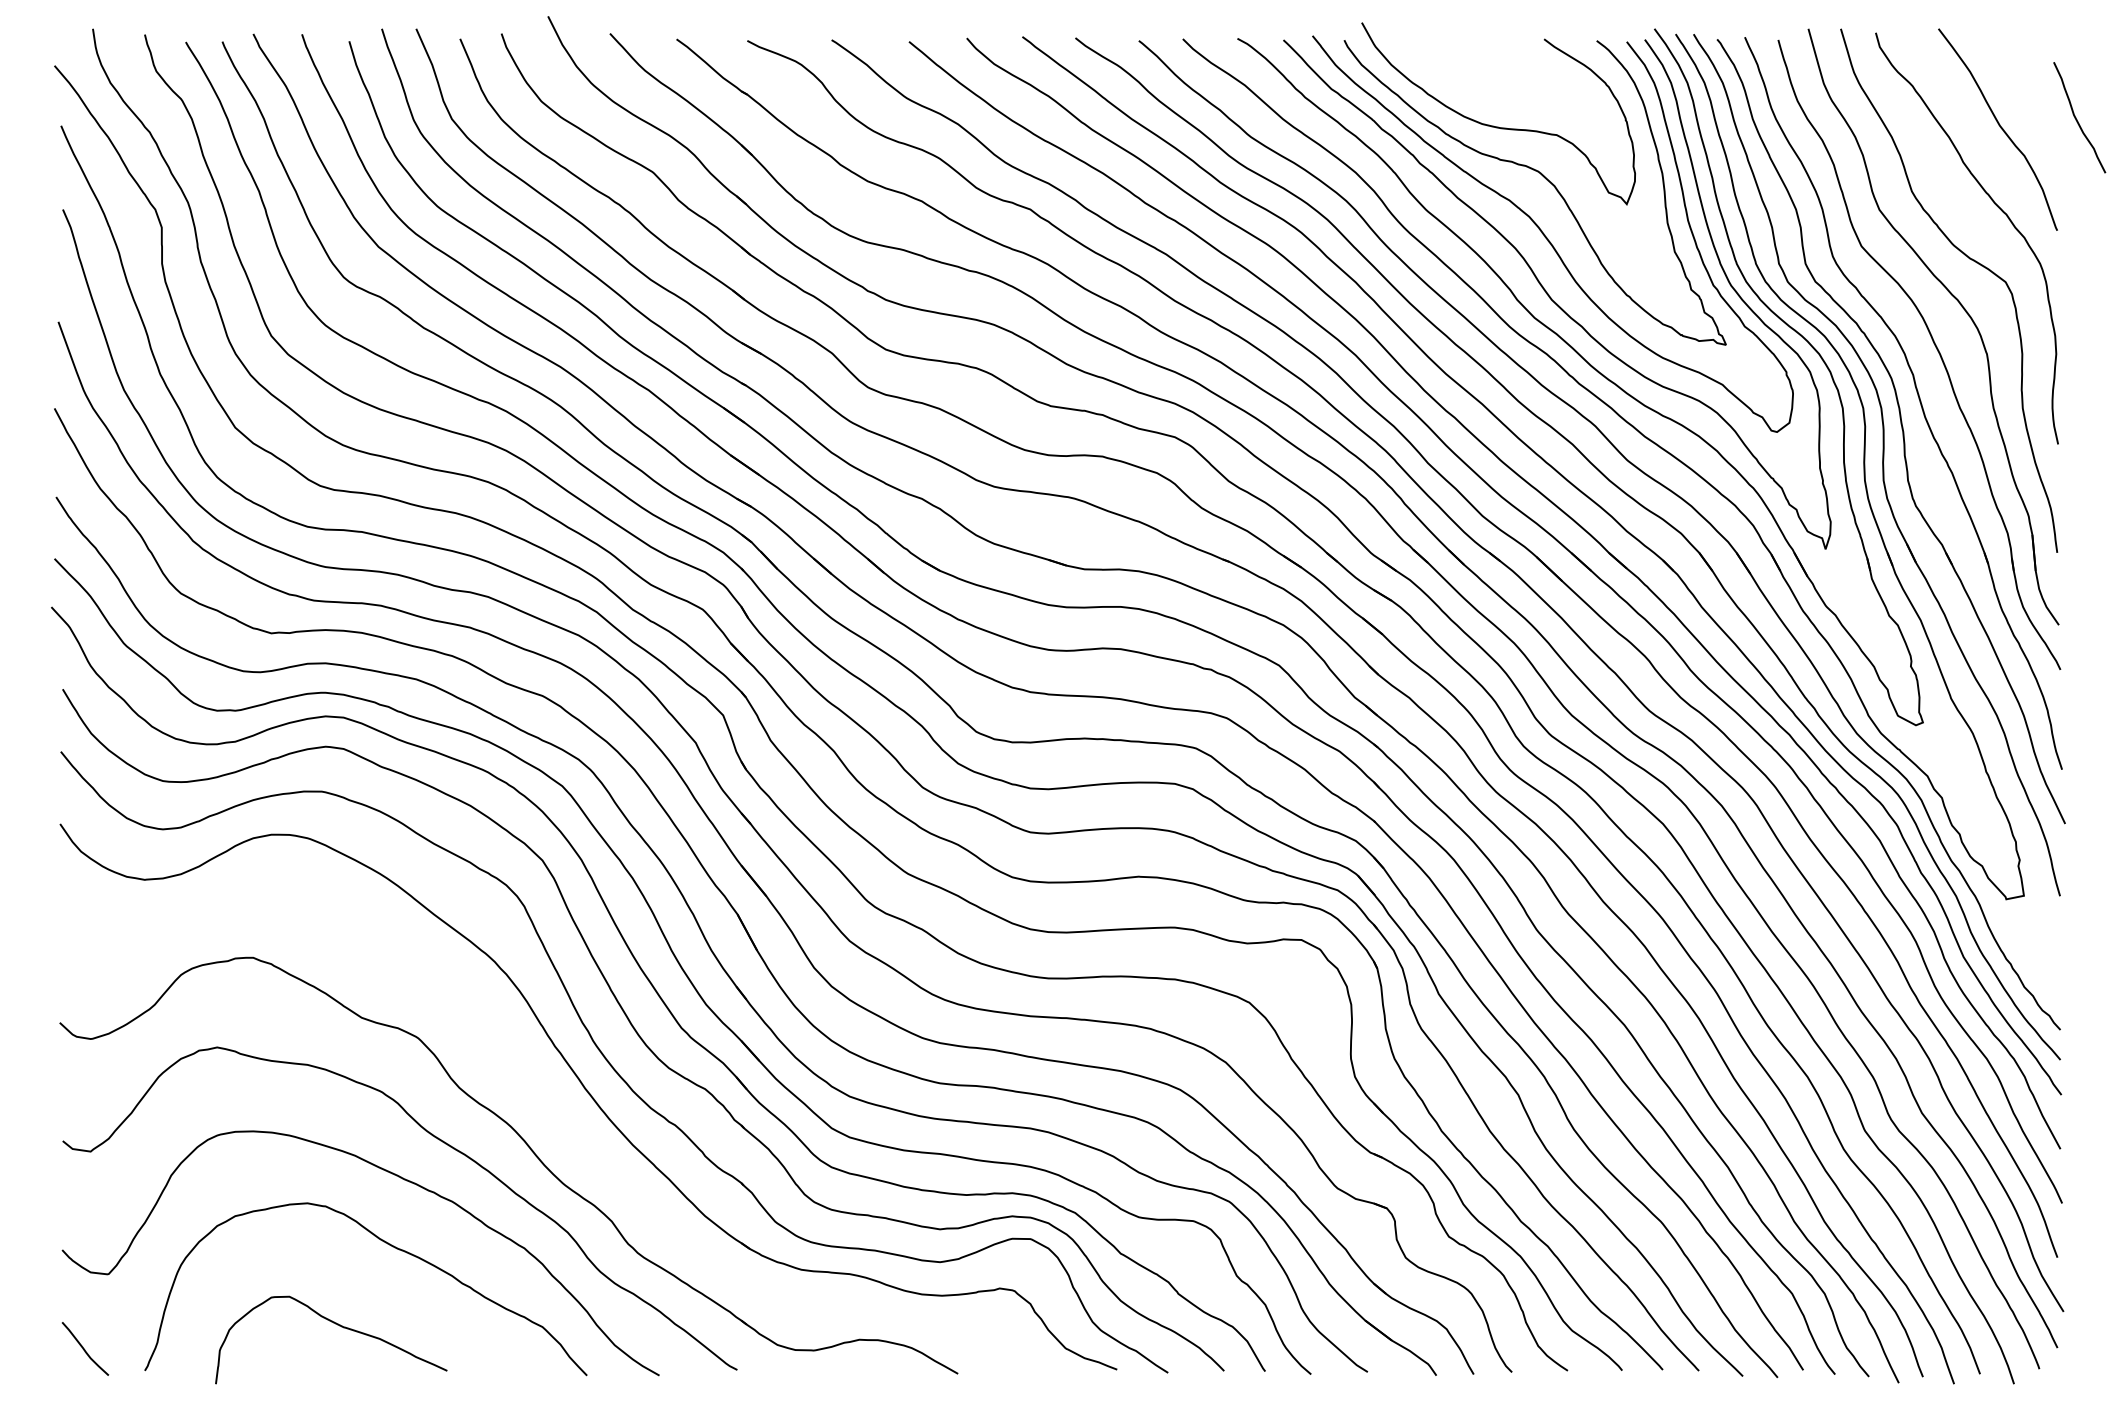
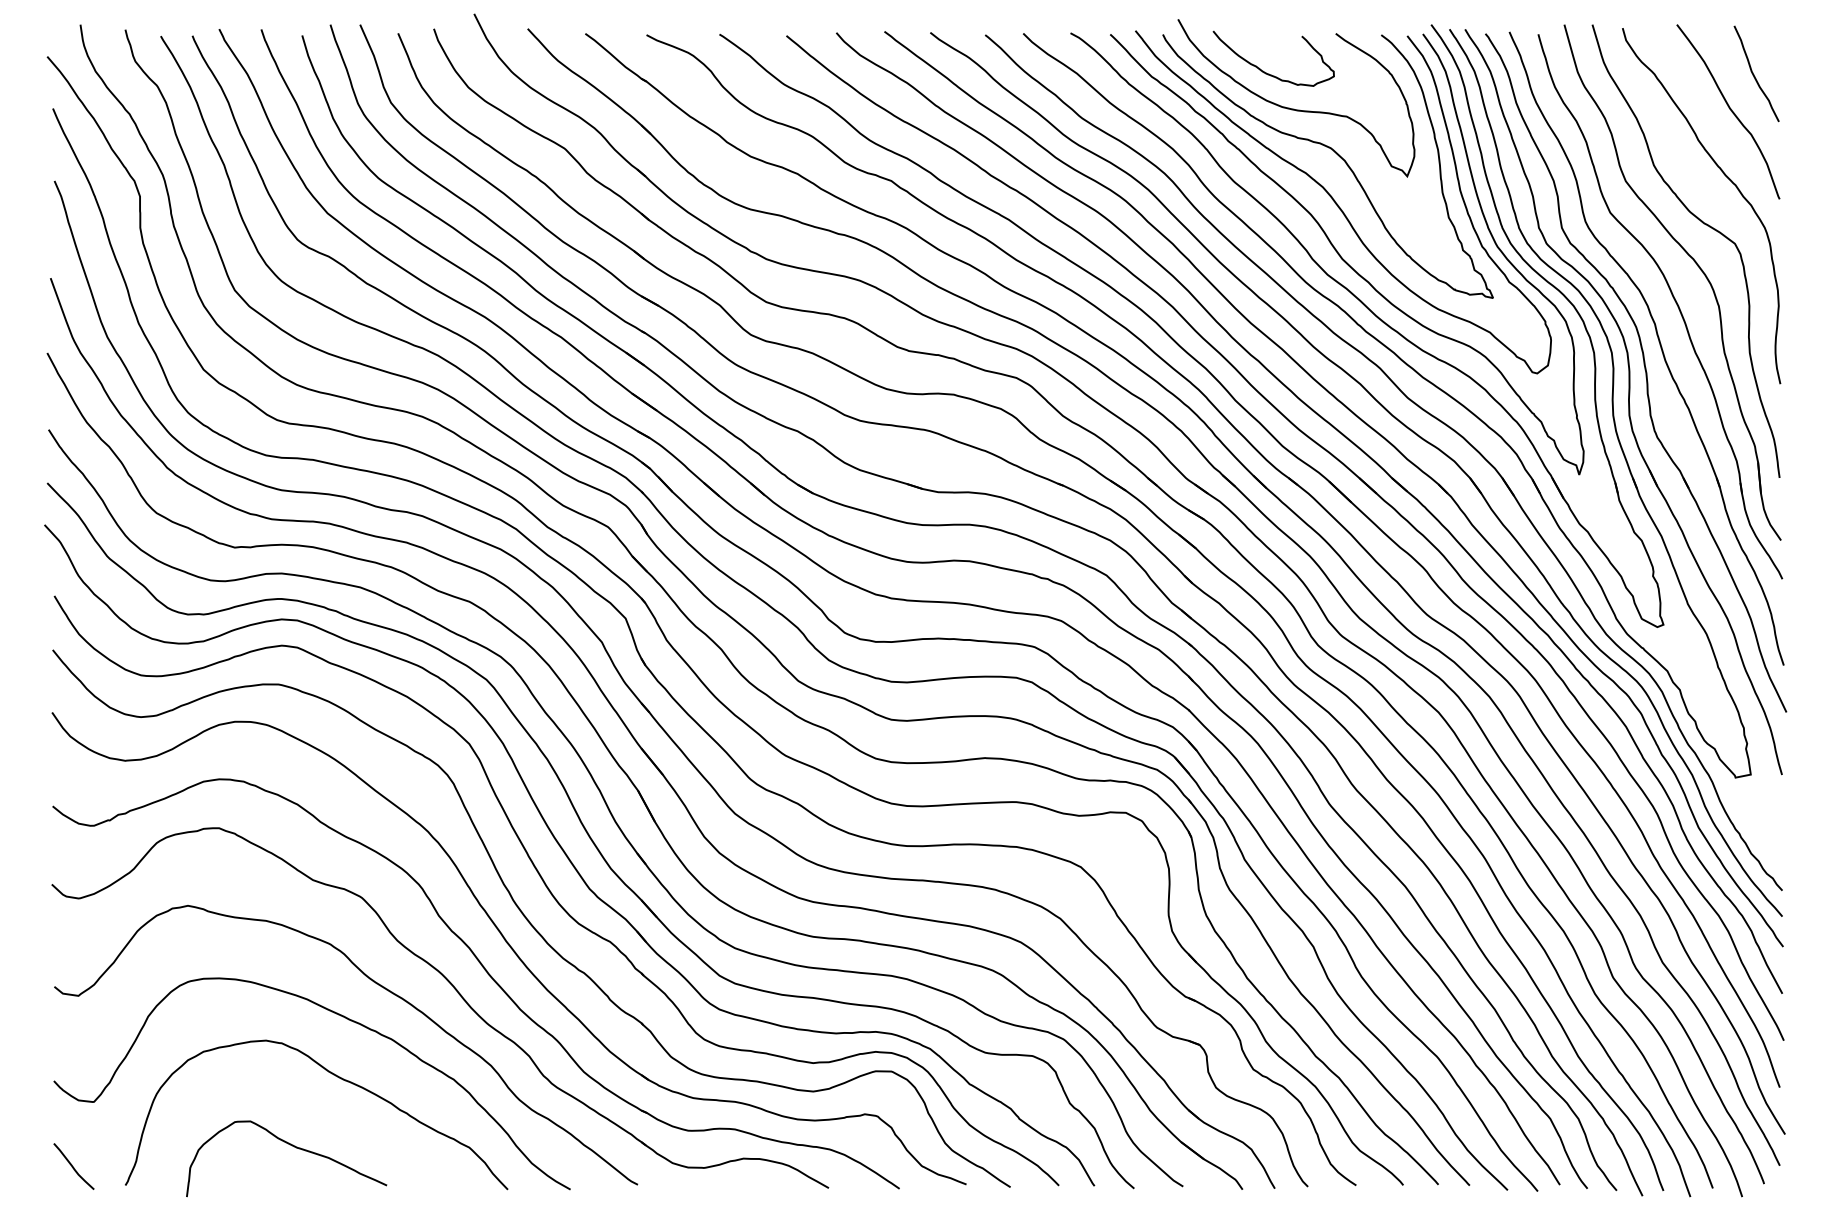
curve: (1467, 85) -> (1269, 73), added
curve: (2077, 119) -> (1754, 75), moved
part: (563, 1126) -> (487, 974), added

